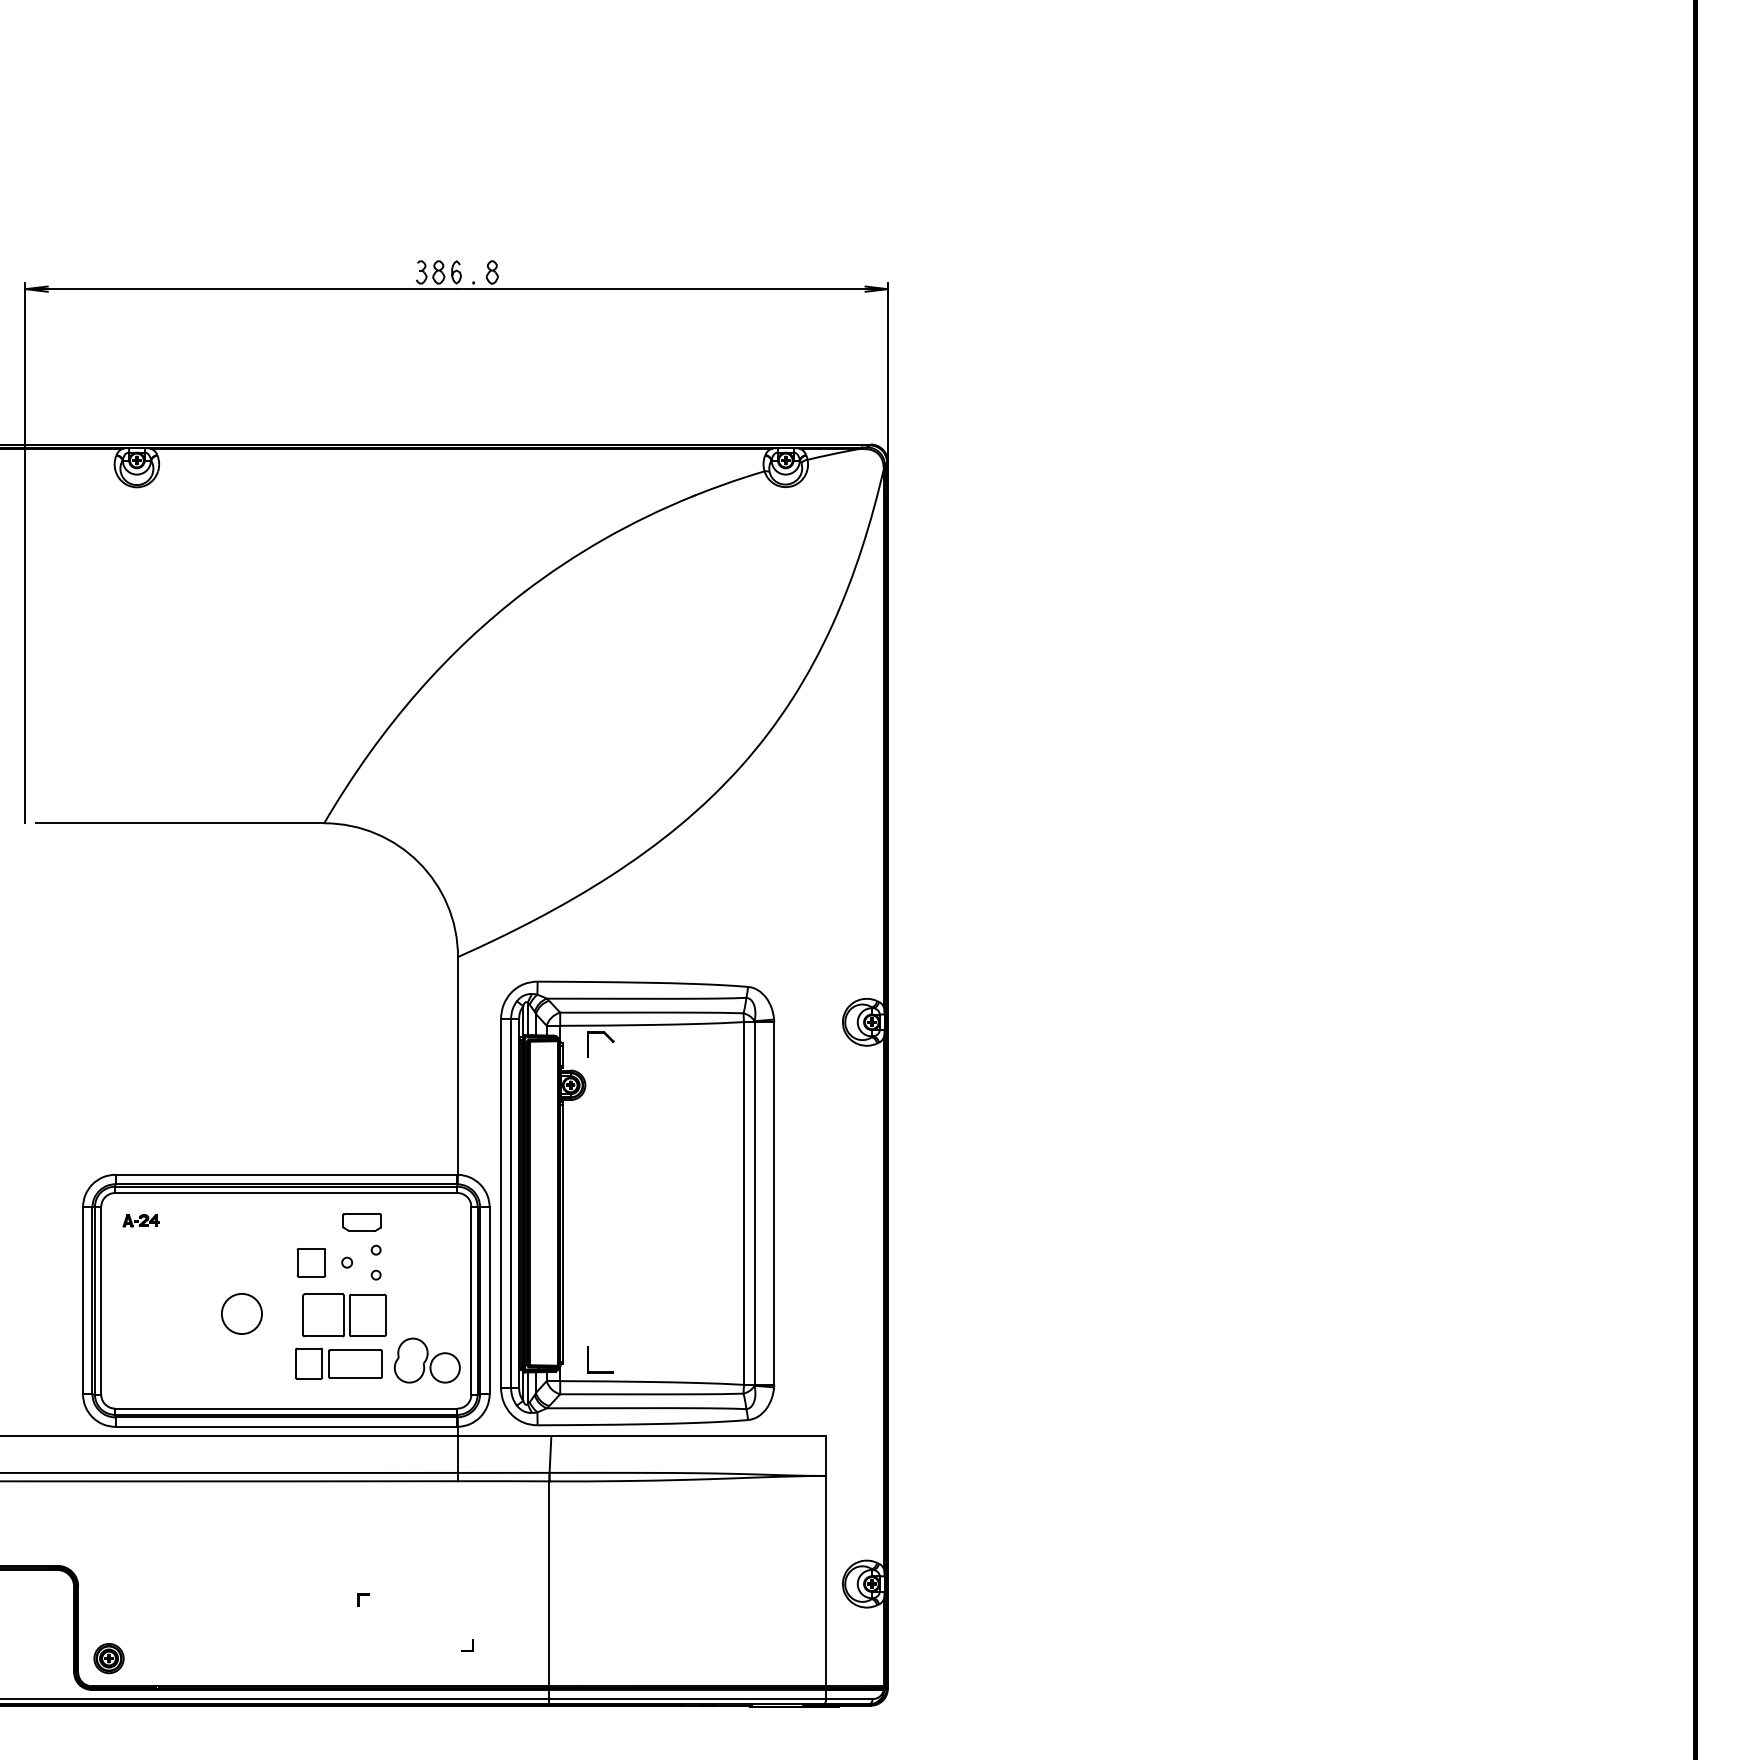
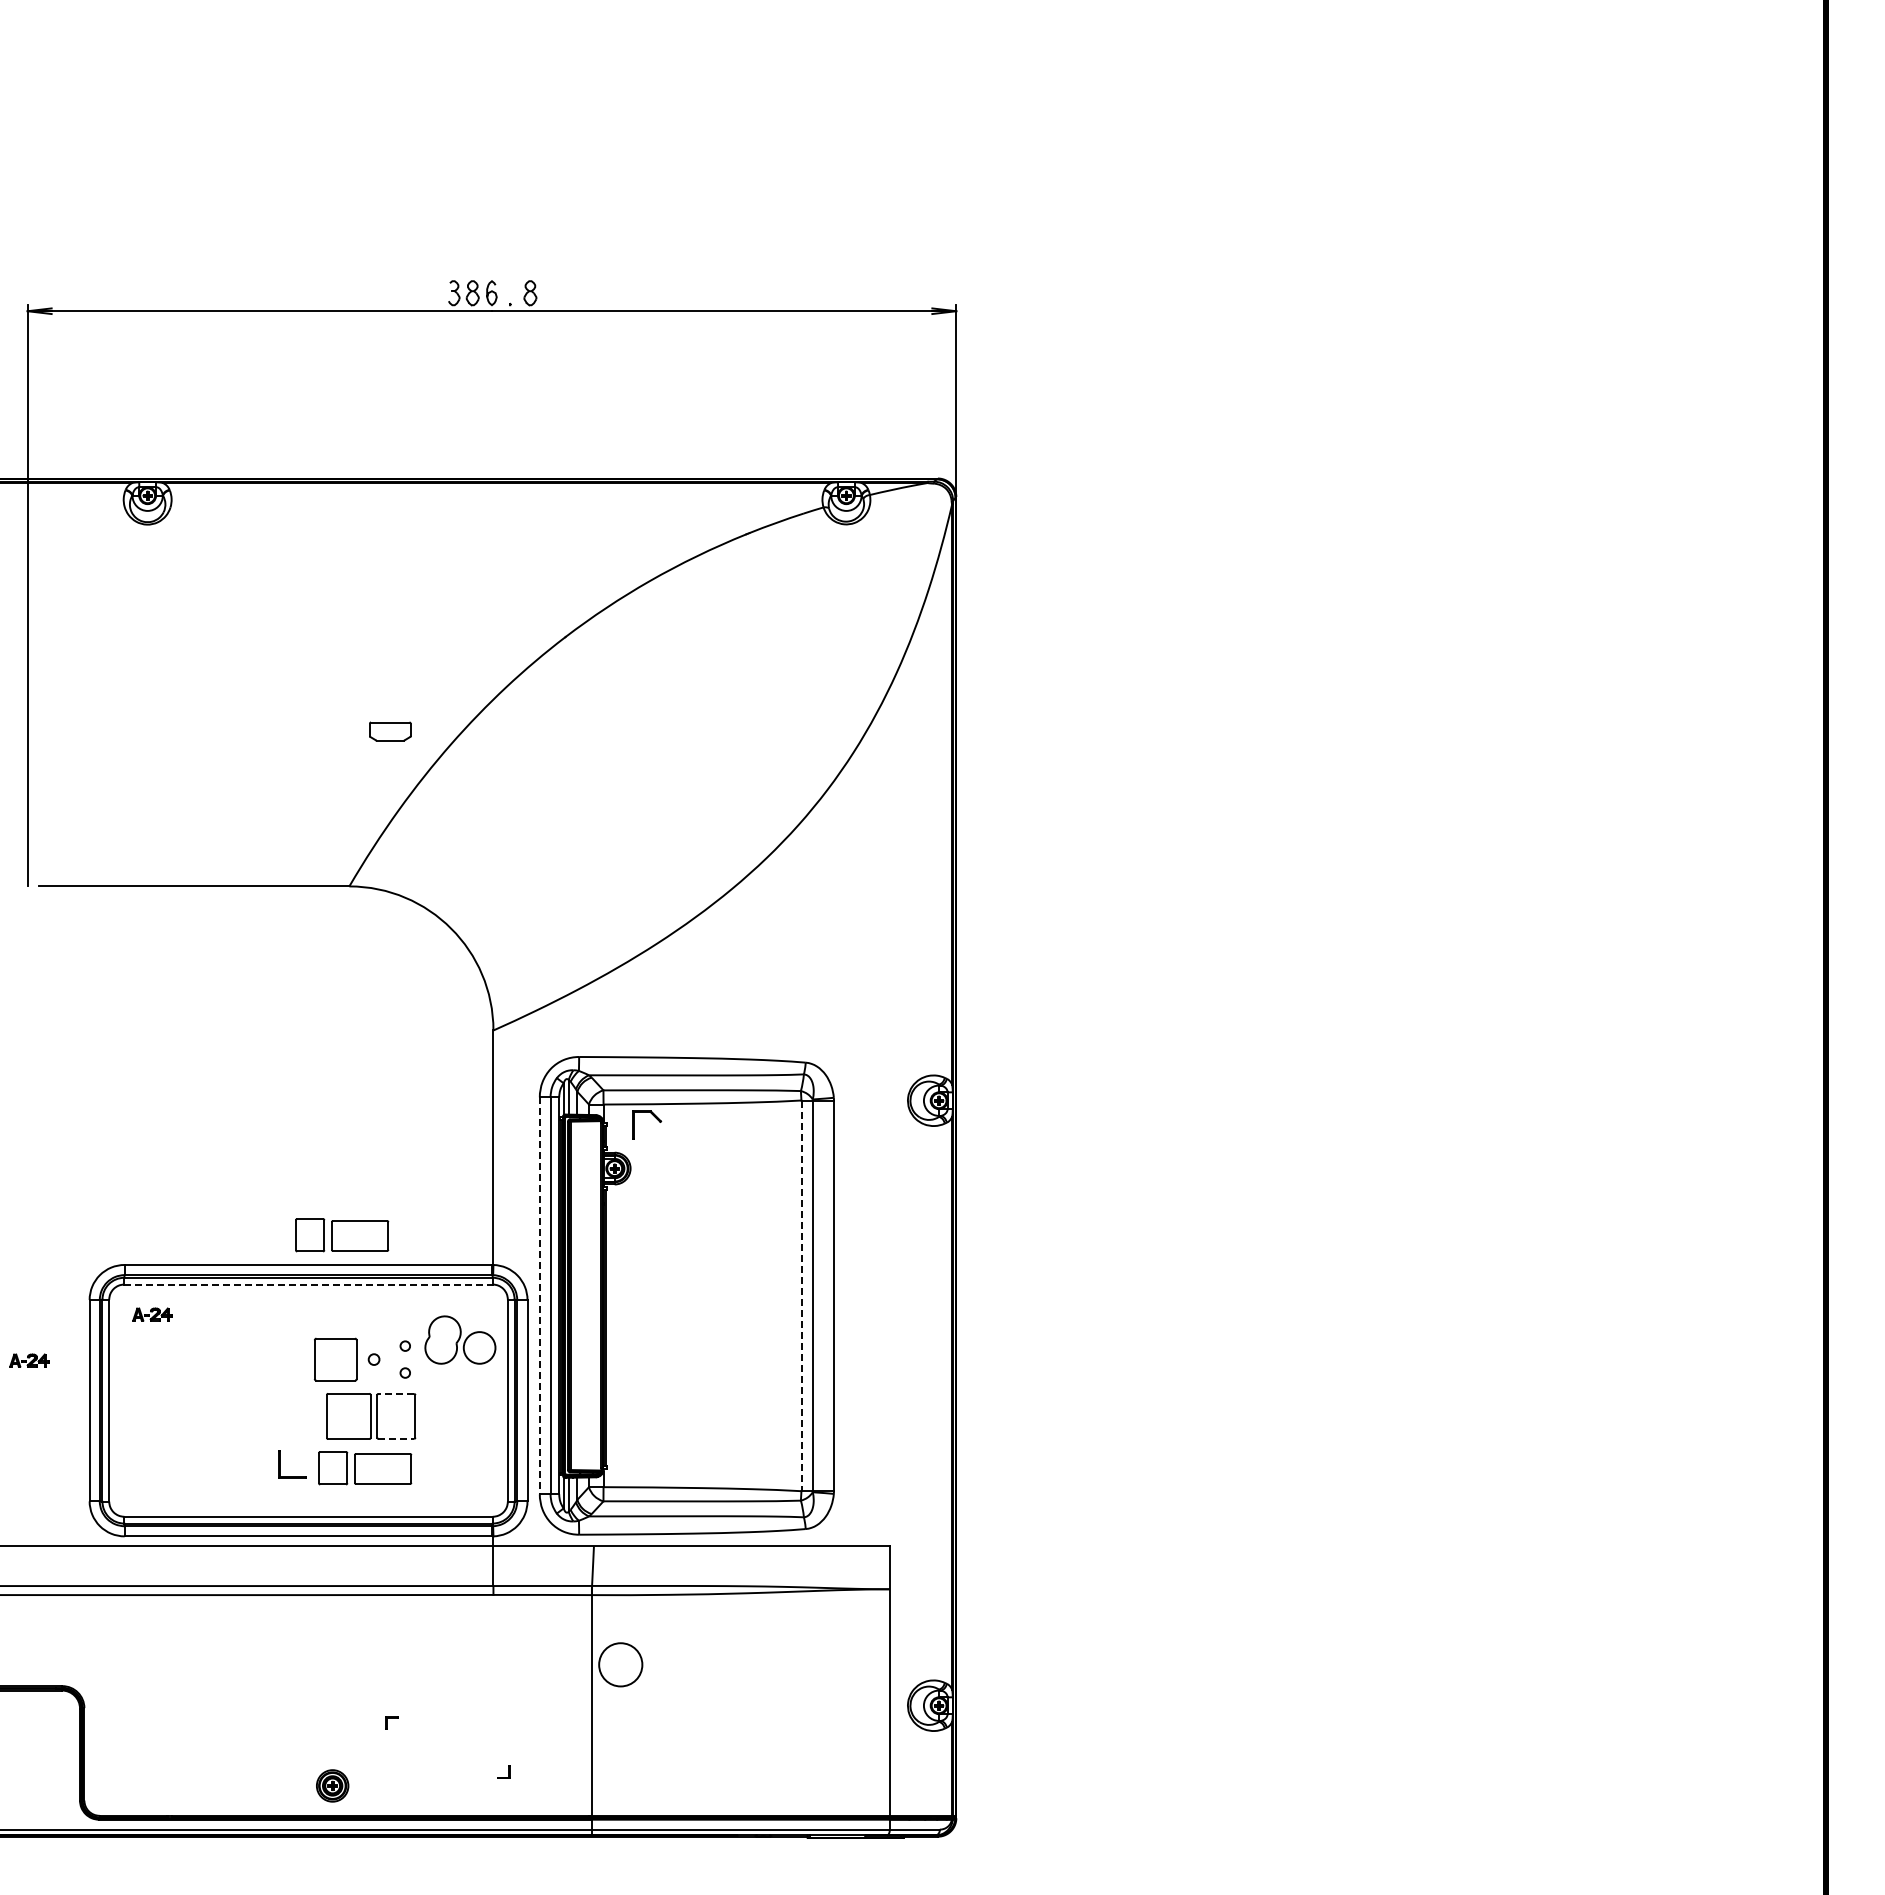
part: (317, 1147) -> (342, 1235), added
line: (287, 1192) -> (309, 1284), solid -> dashed
line: (500, 1204) -> (539, 1296), solid -> dashed
line: (744, 1204) -> (801, 1296), solid -> dashed
part: (362, 1222) -> (390, 731), moved
part: (311, 1262) -> (335, 1359), size x1.4
part: (27, 1263) -> (29, 1360), added
line: (367, 1294) -> (396, 1393), solid -> dashed
circle: (241, 1313) -> (620, 1664), moved
line: (367, 1335) -> (396, 1438), solid -> dashed
part: (427, 1360) -> (460, 1339), moved
part: (588, 1360) -> (280, 1464), moved
part: (108, 1658) -> (332, 1785), moved

